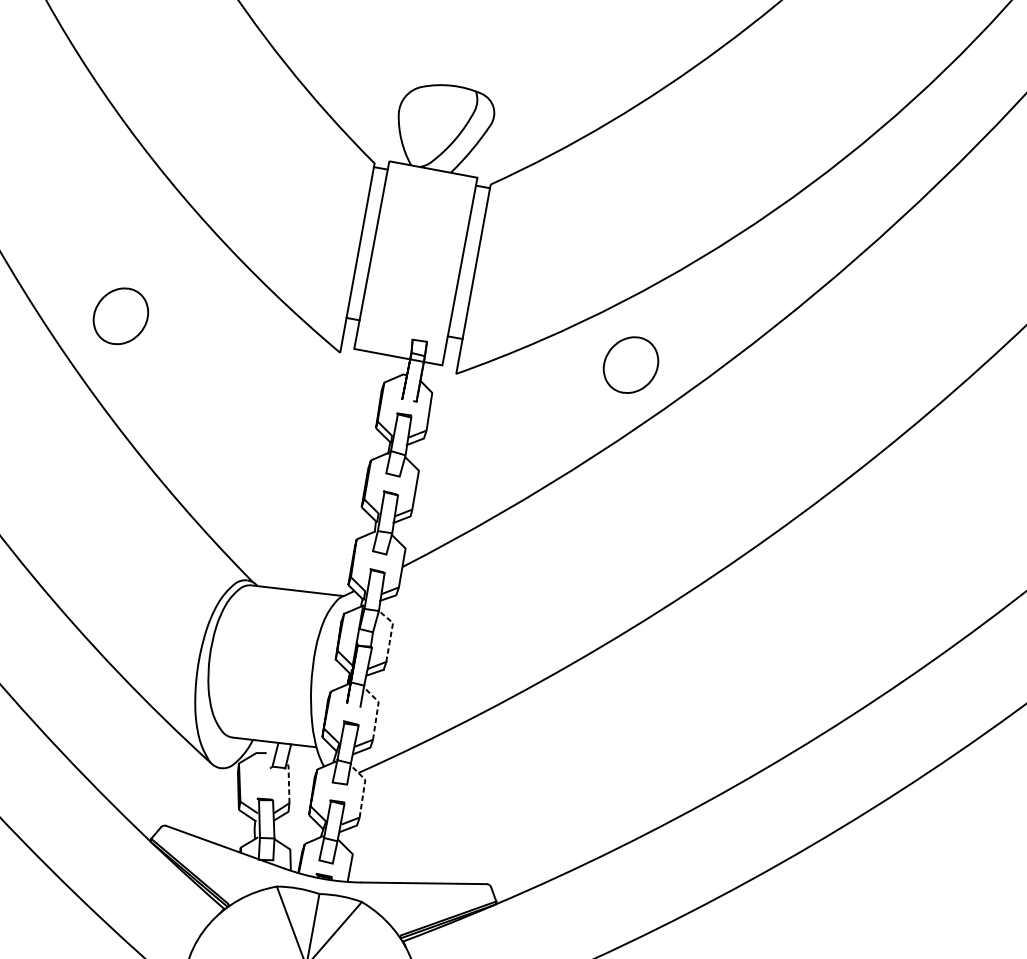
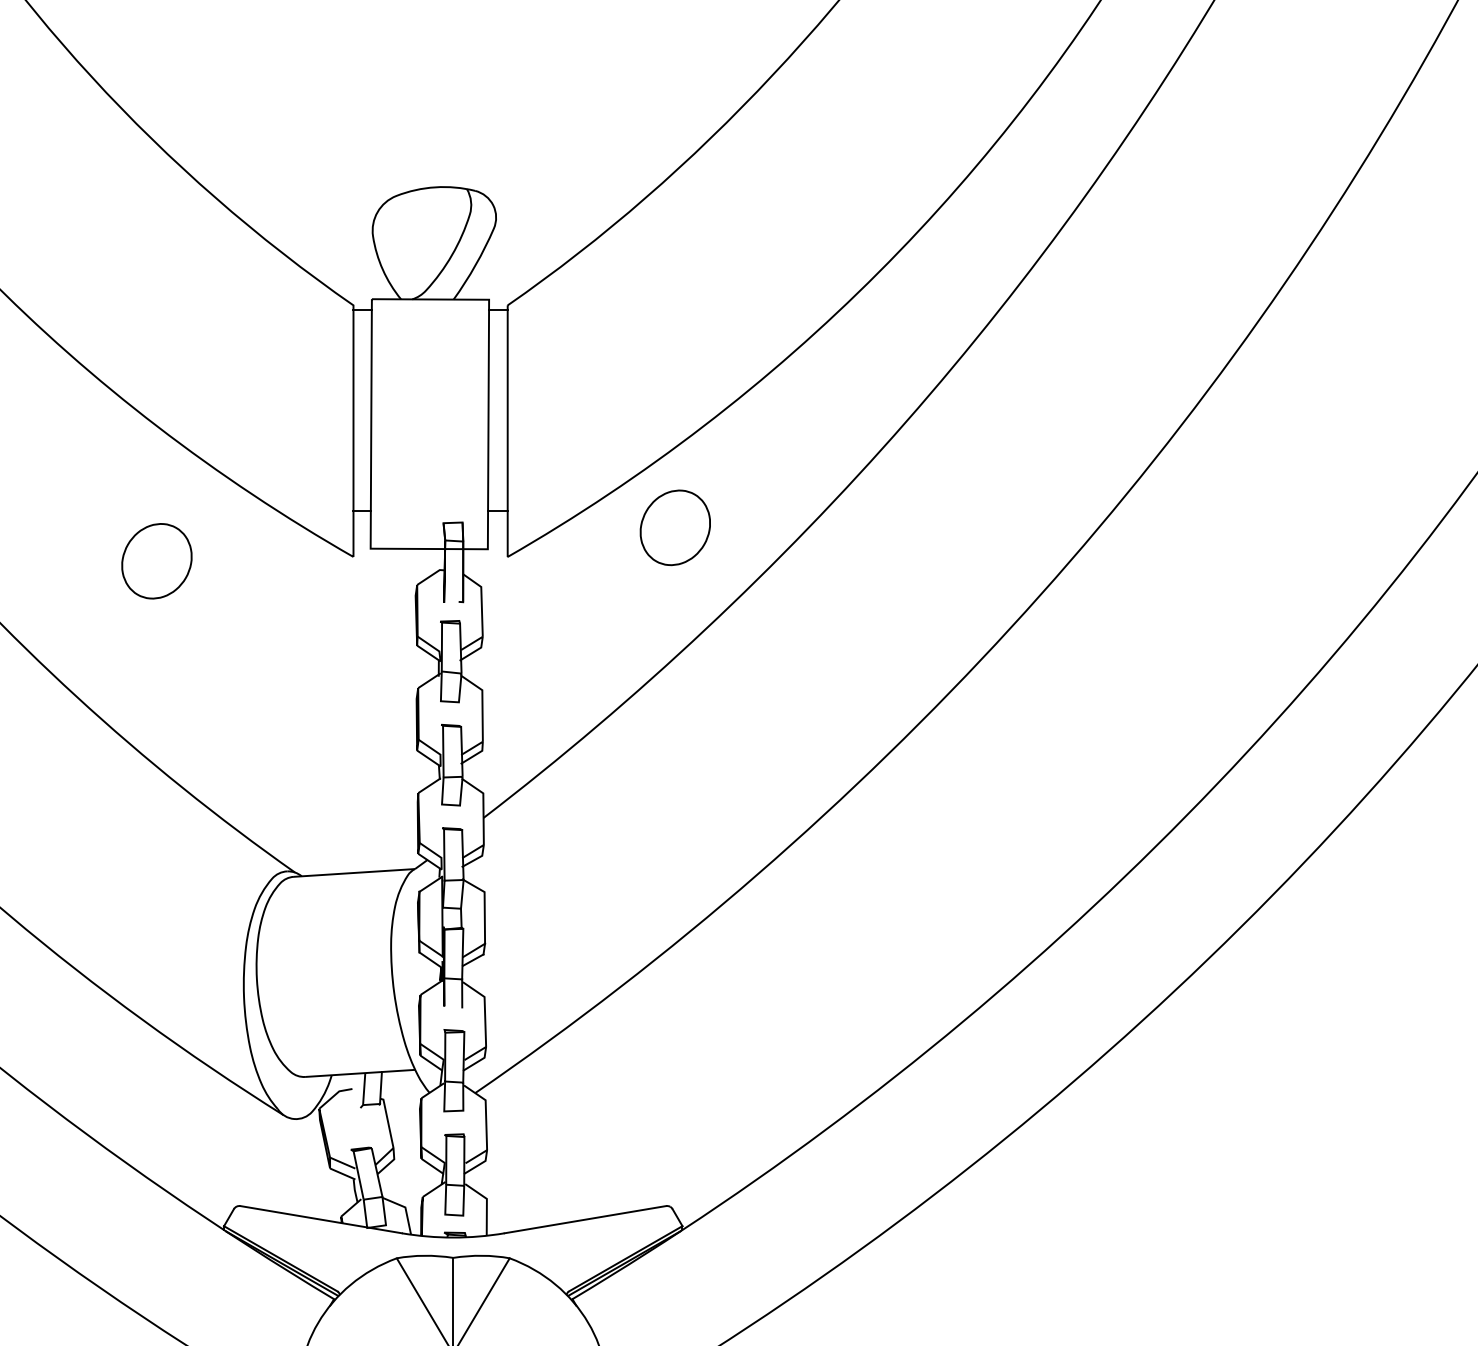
part: (120, 316) -> (156, 561), moved
part: (630, 364) -> (674, 527), moved
line: (391, 632) -> (484, 904), dashed -> solid
line: (377, 710) -> (484, 1008), dashed -> solid
line: (288, 781) -> (387, 1120), dashed -> solid
line: (363, 788) -> (485, 1111), dashed -> solid

